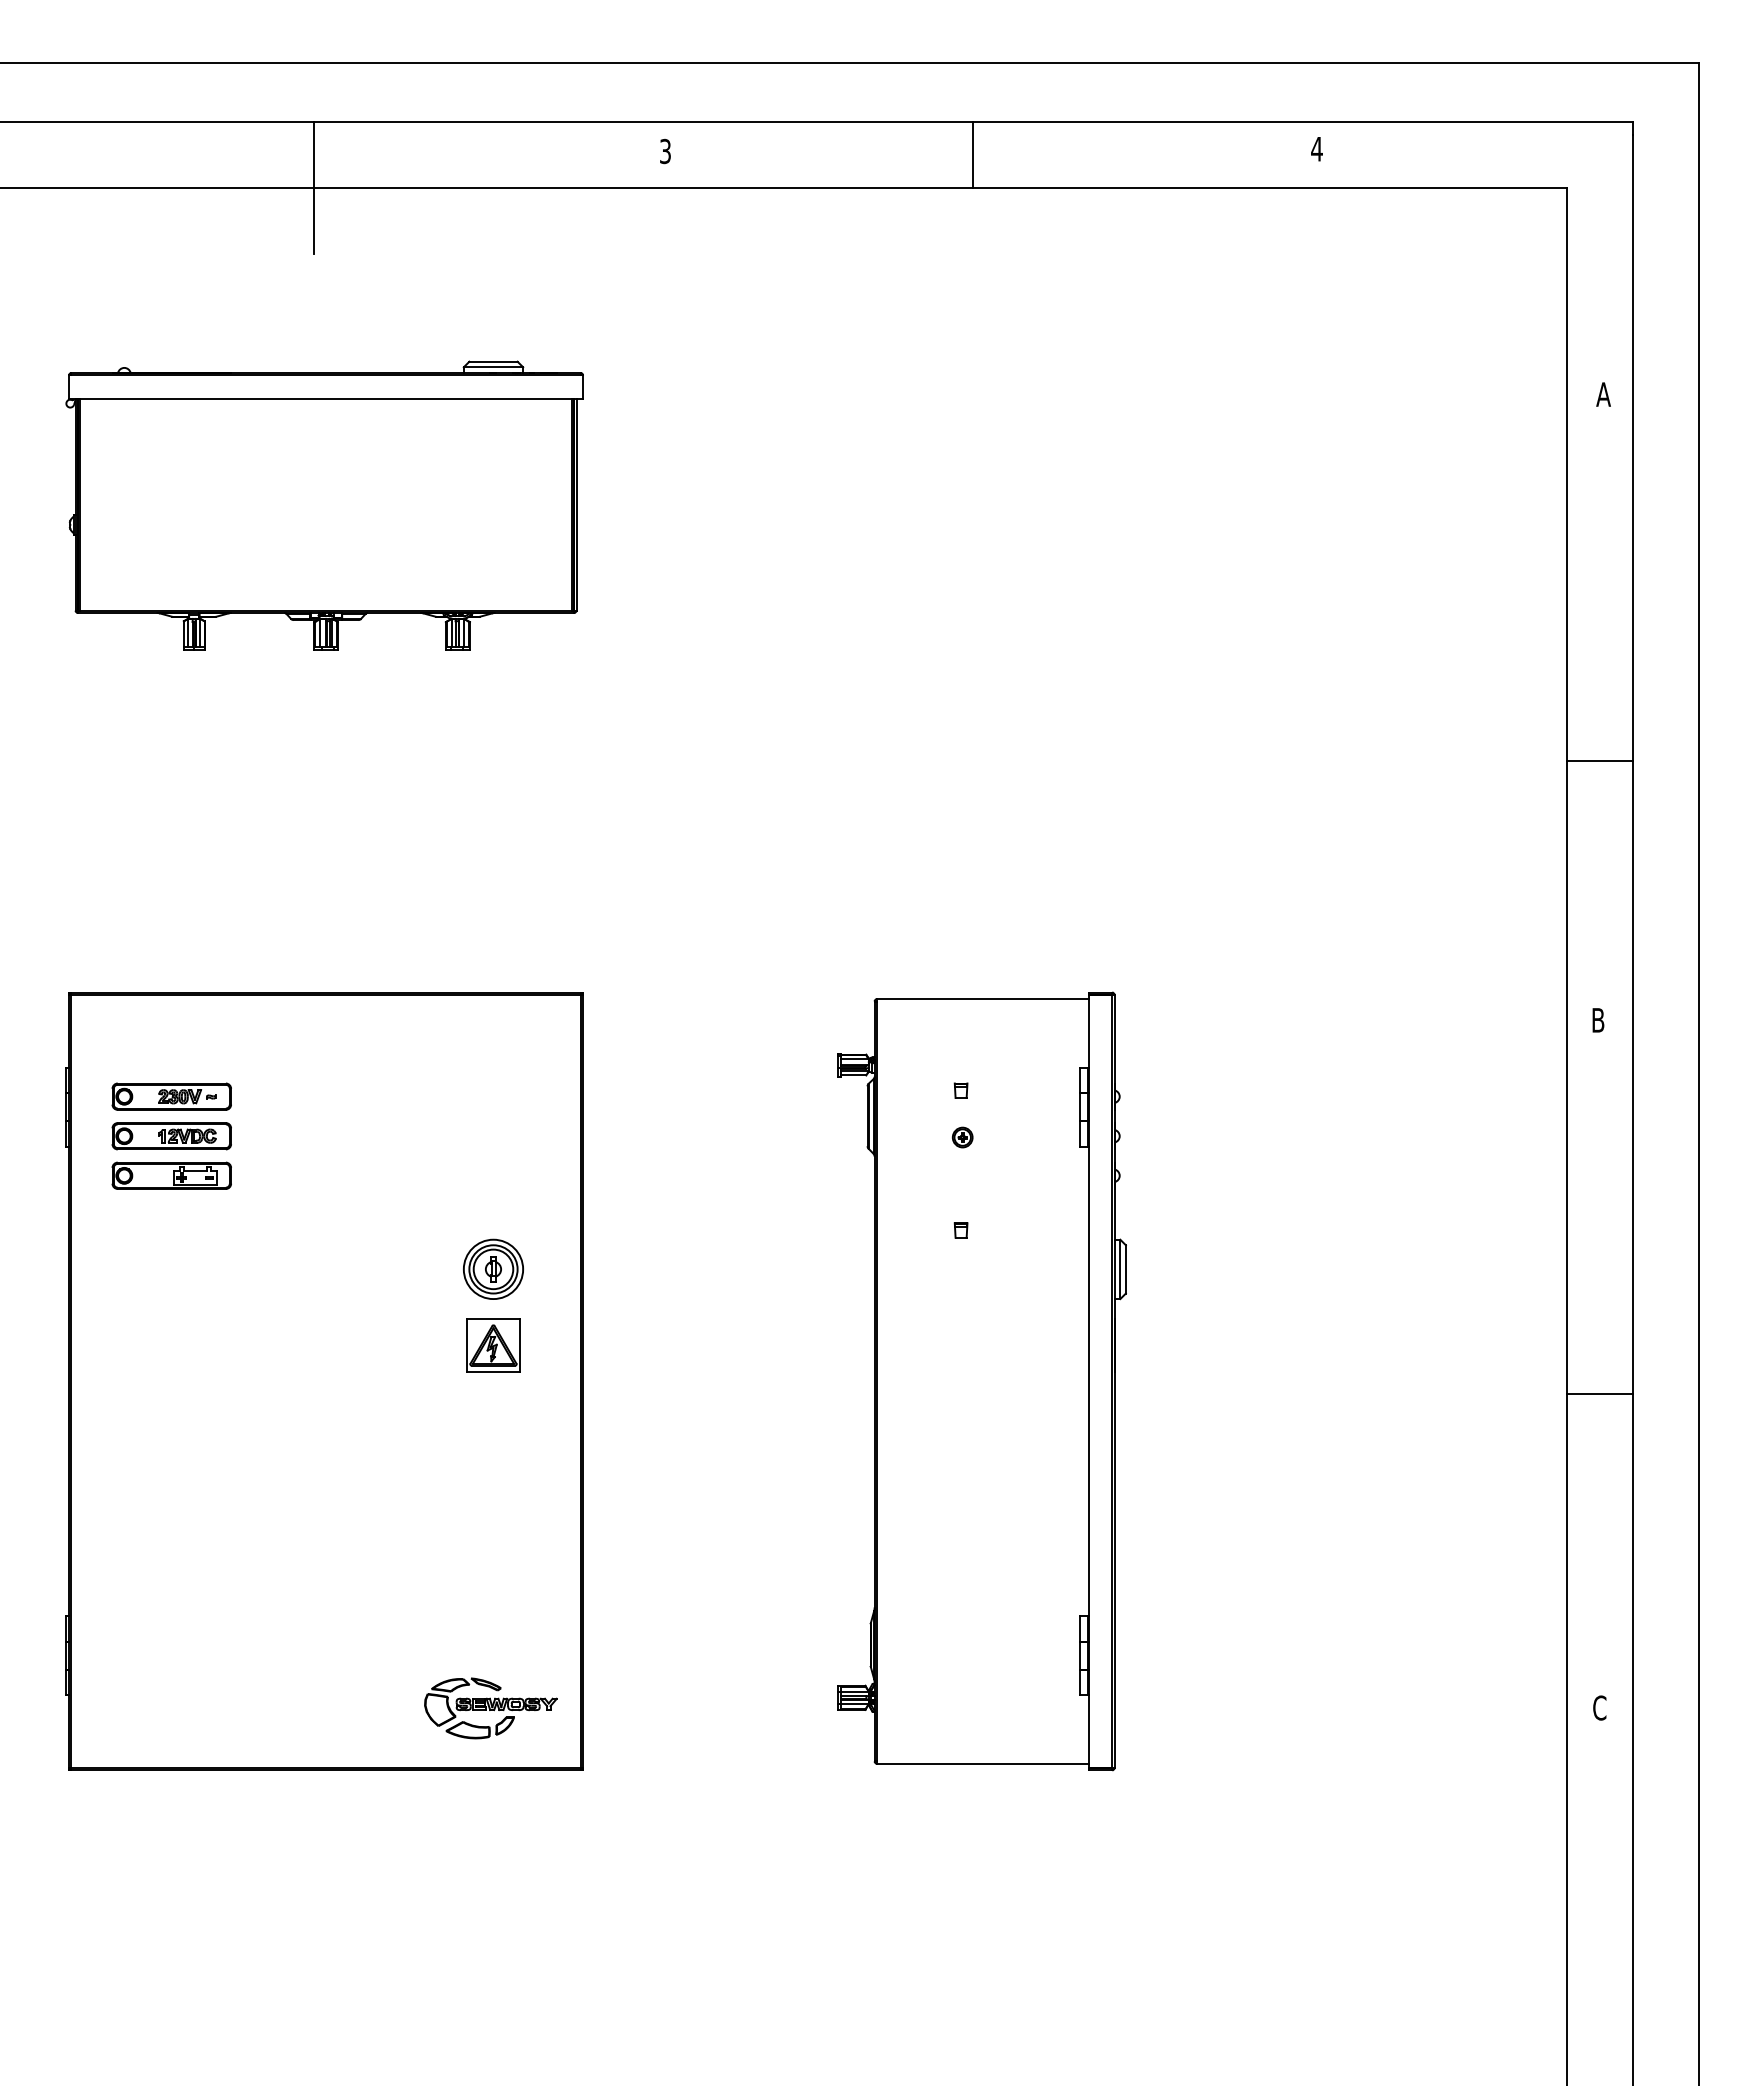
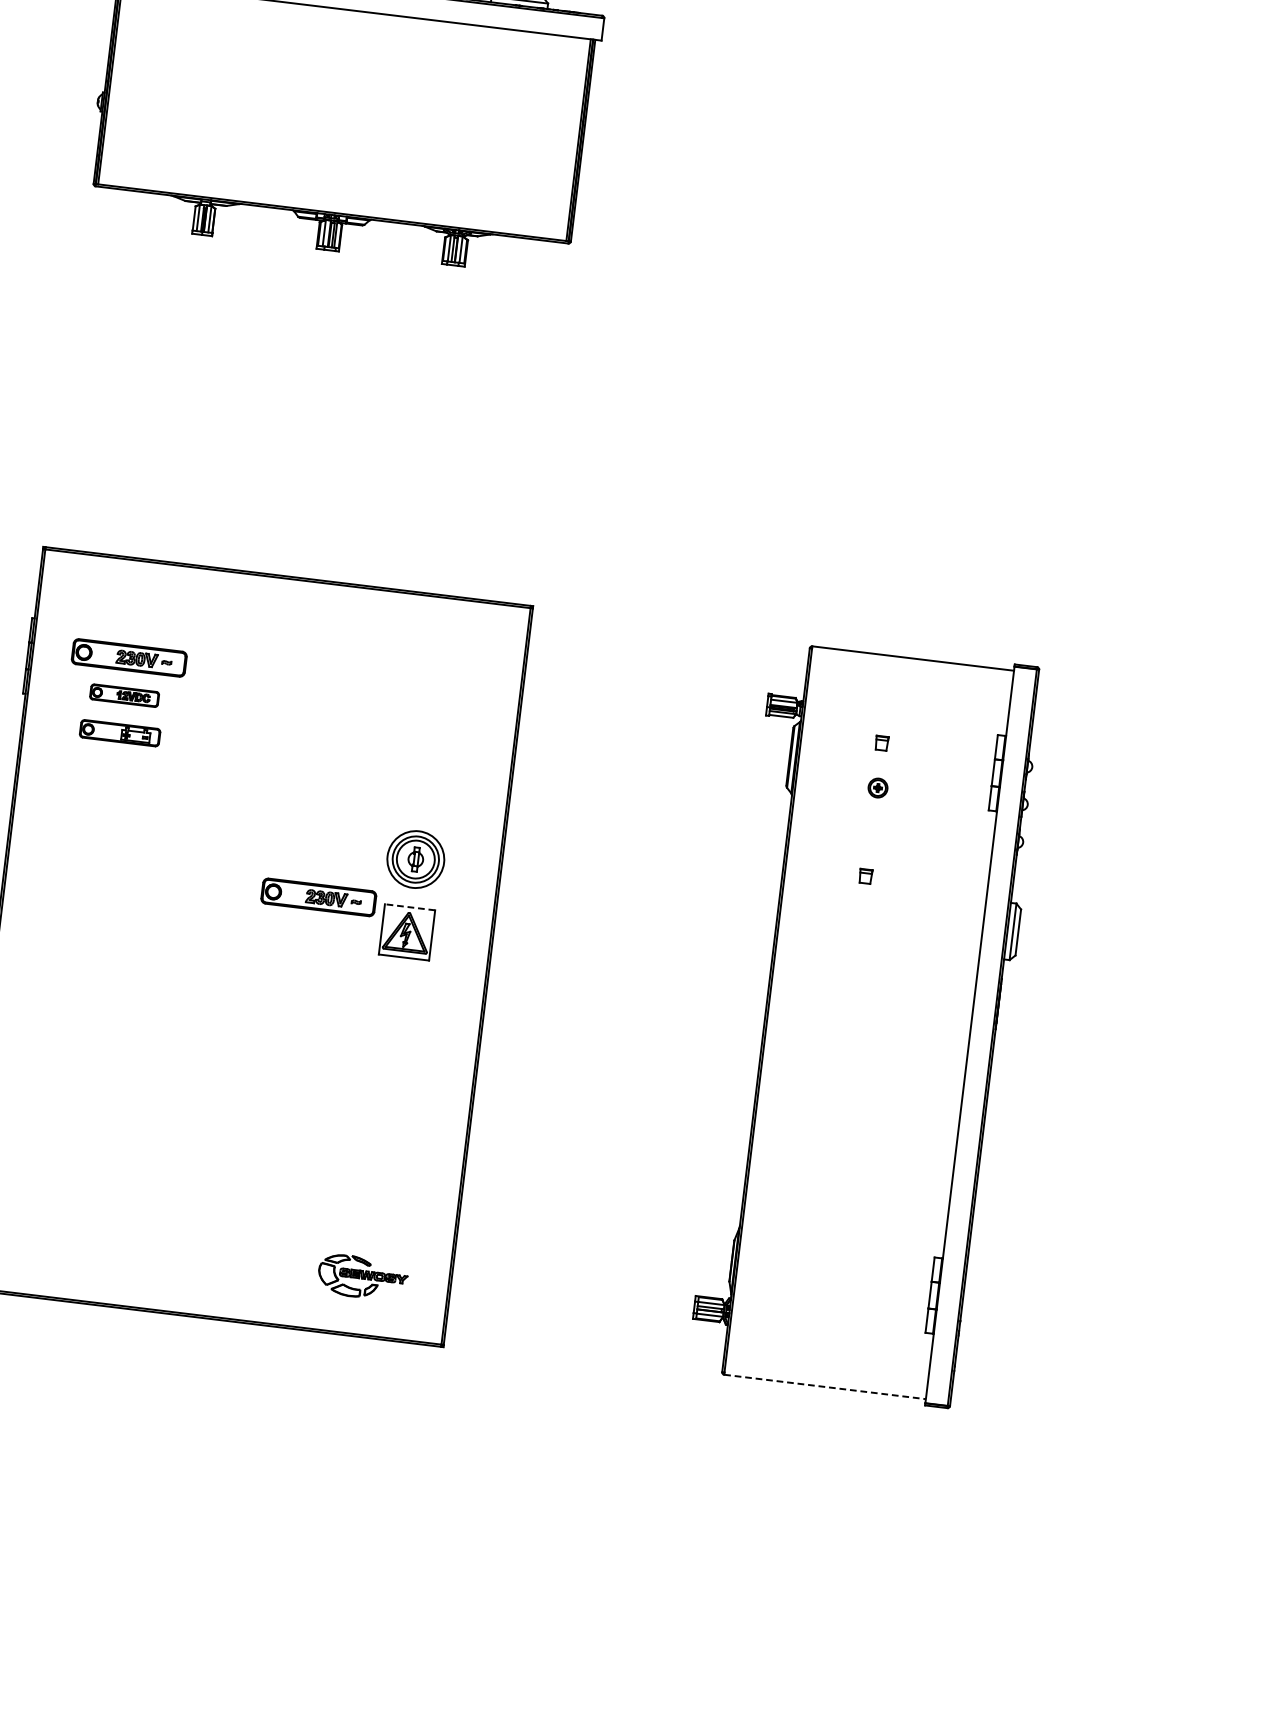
part: (171, 1136) -> (124, 695), size x0.6
part: (171, 1175) -> (119, 733), size x0.7
line: (493, 1319) -> (410, 907), solid -> dashed
part: (397, 1320) -> (318, 897), added
part: (490, 1708) -> (362, 1277), size x0.7
line: (982, 1763) -> (824, 1386), solid -> dashed

